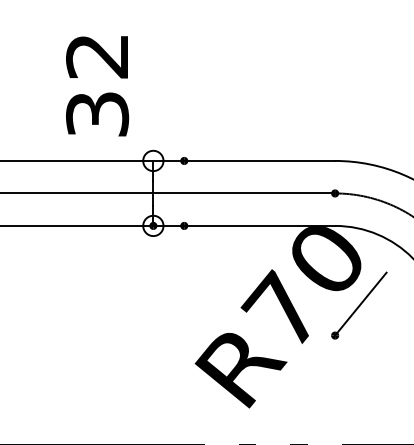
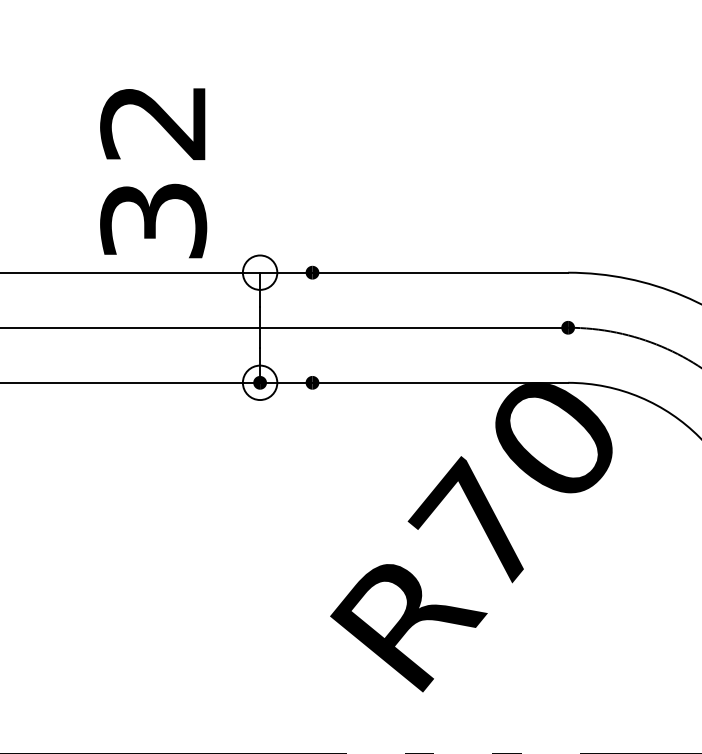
text: (97, 86) -> (153, 173), moved
part: (359, 305) -> (609, 517), removed

